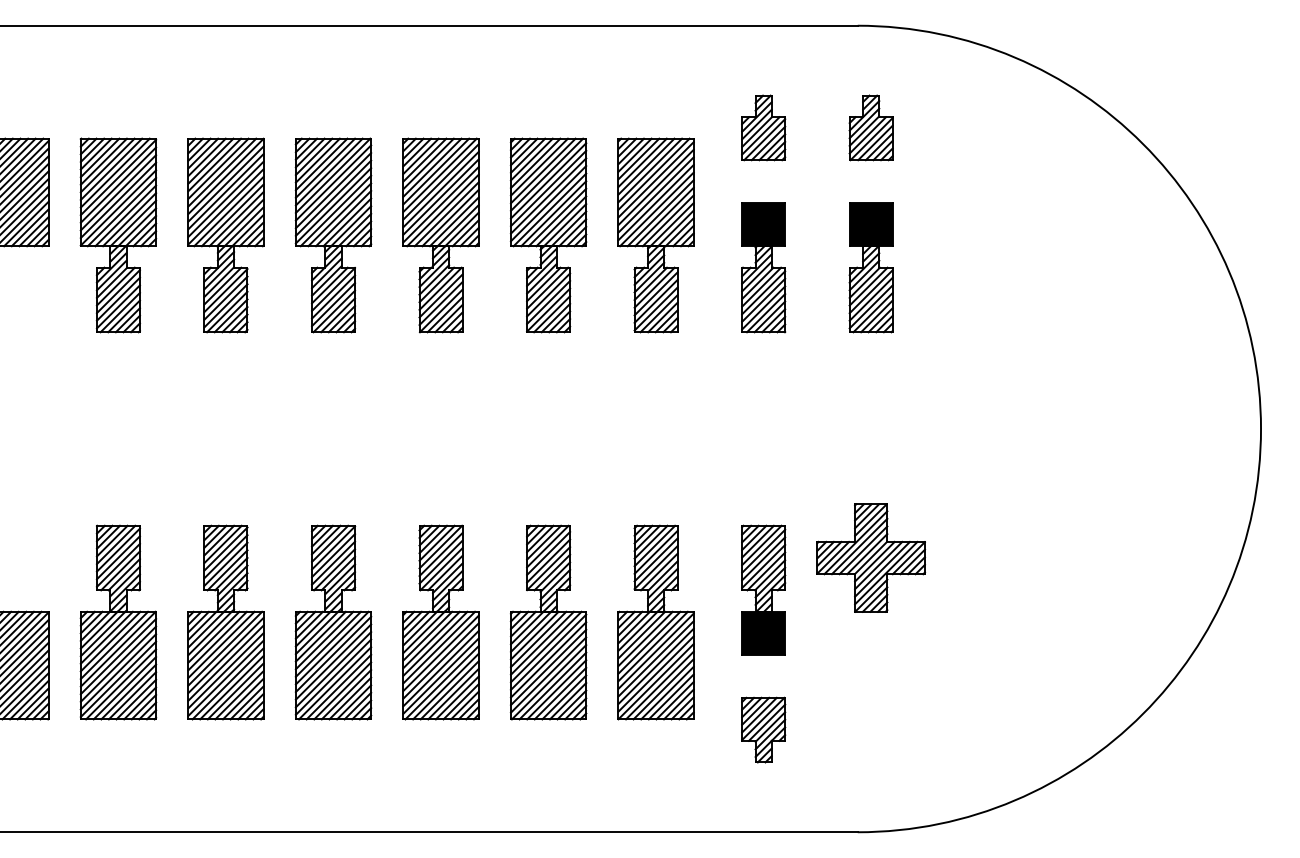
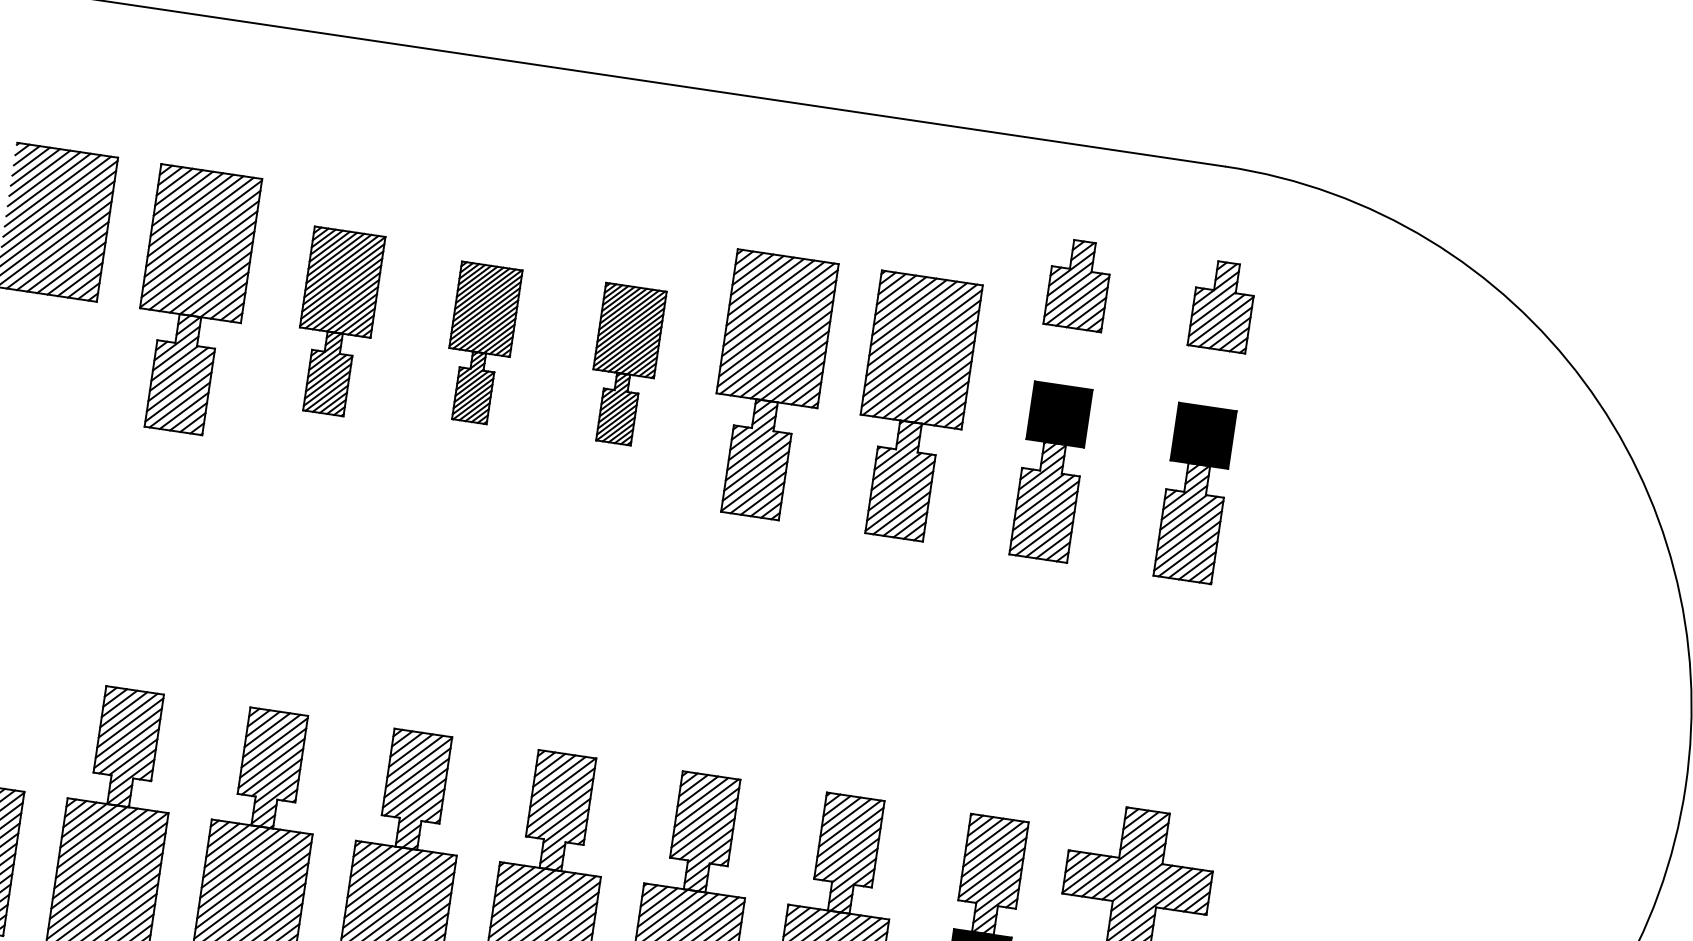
part: (225, 235) -> (336, 322), size x0.7
part: (333, 235) -> (480, 343), size x0.6
part: (440, 235) -> (624, 365), size x0.6

